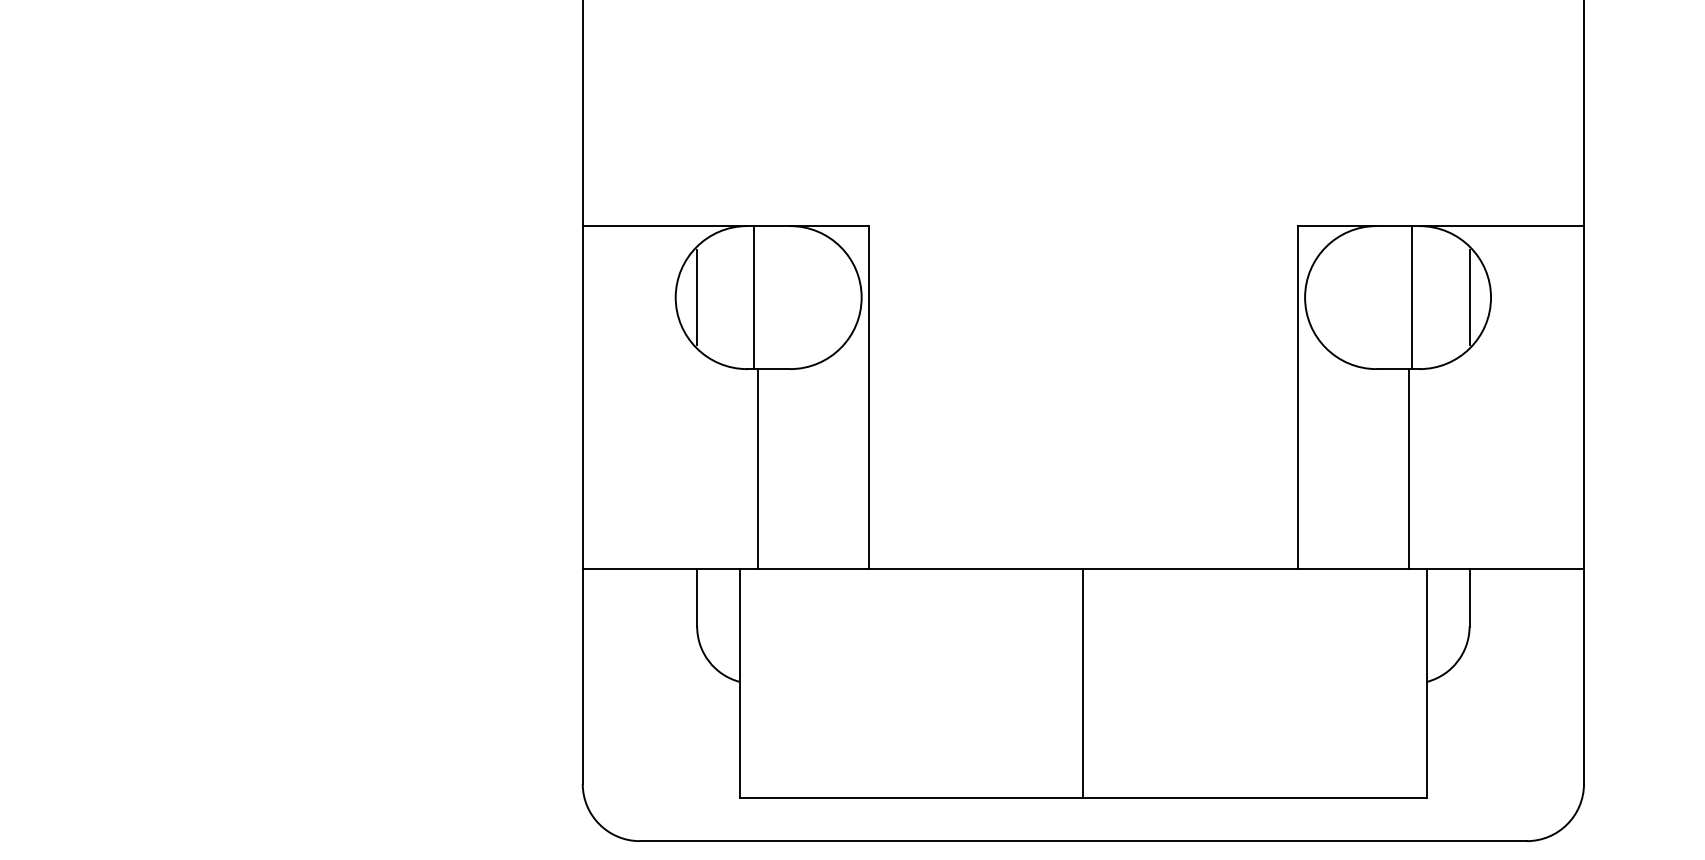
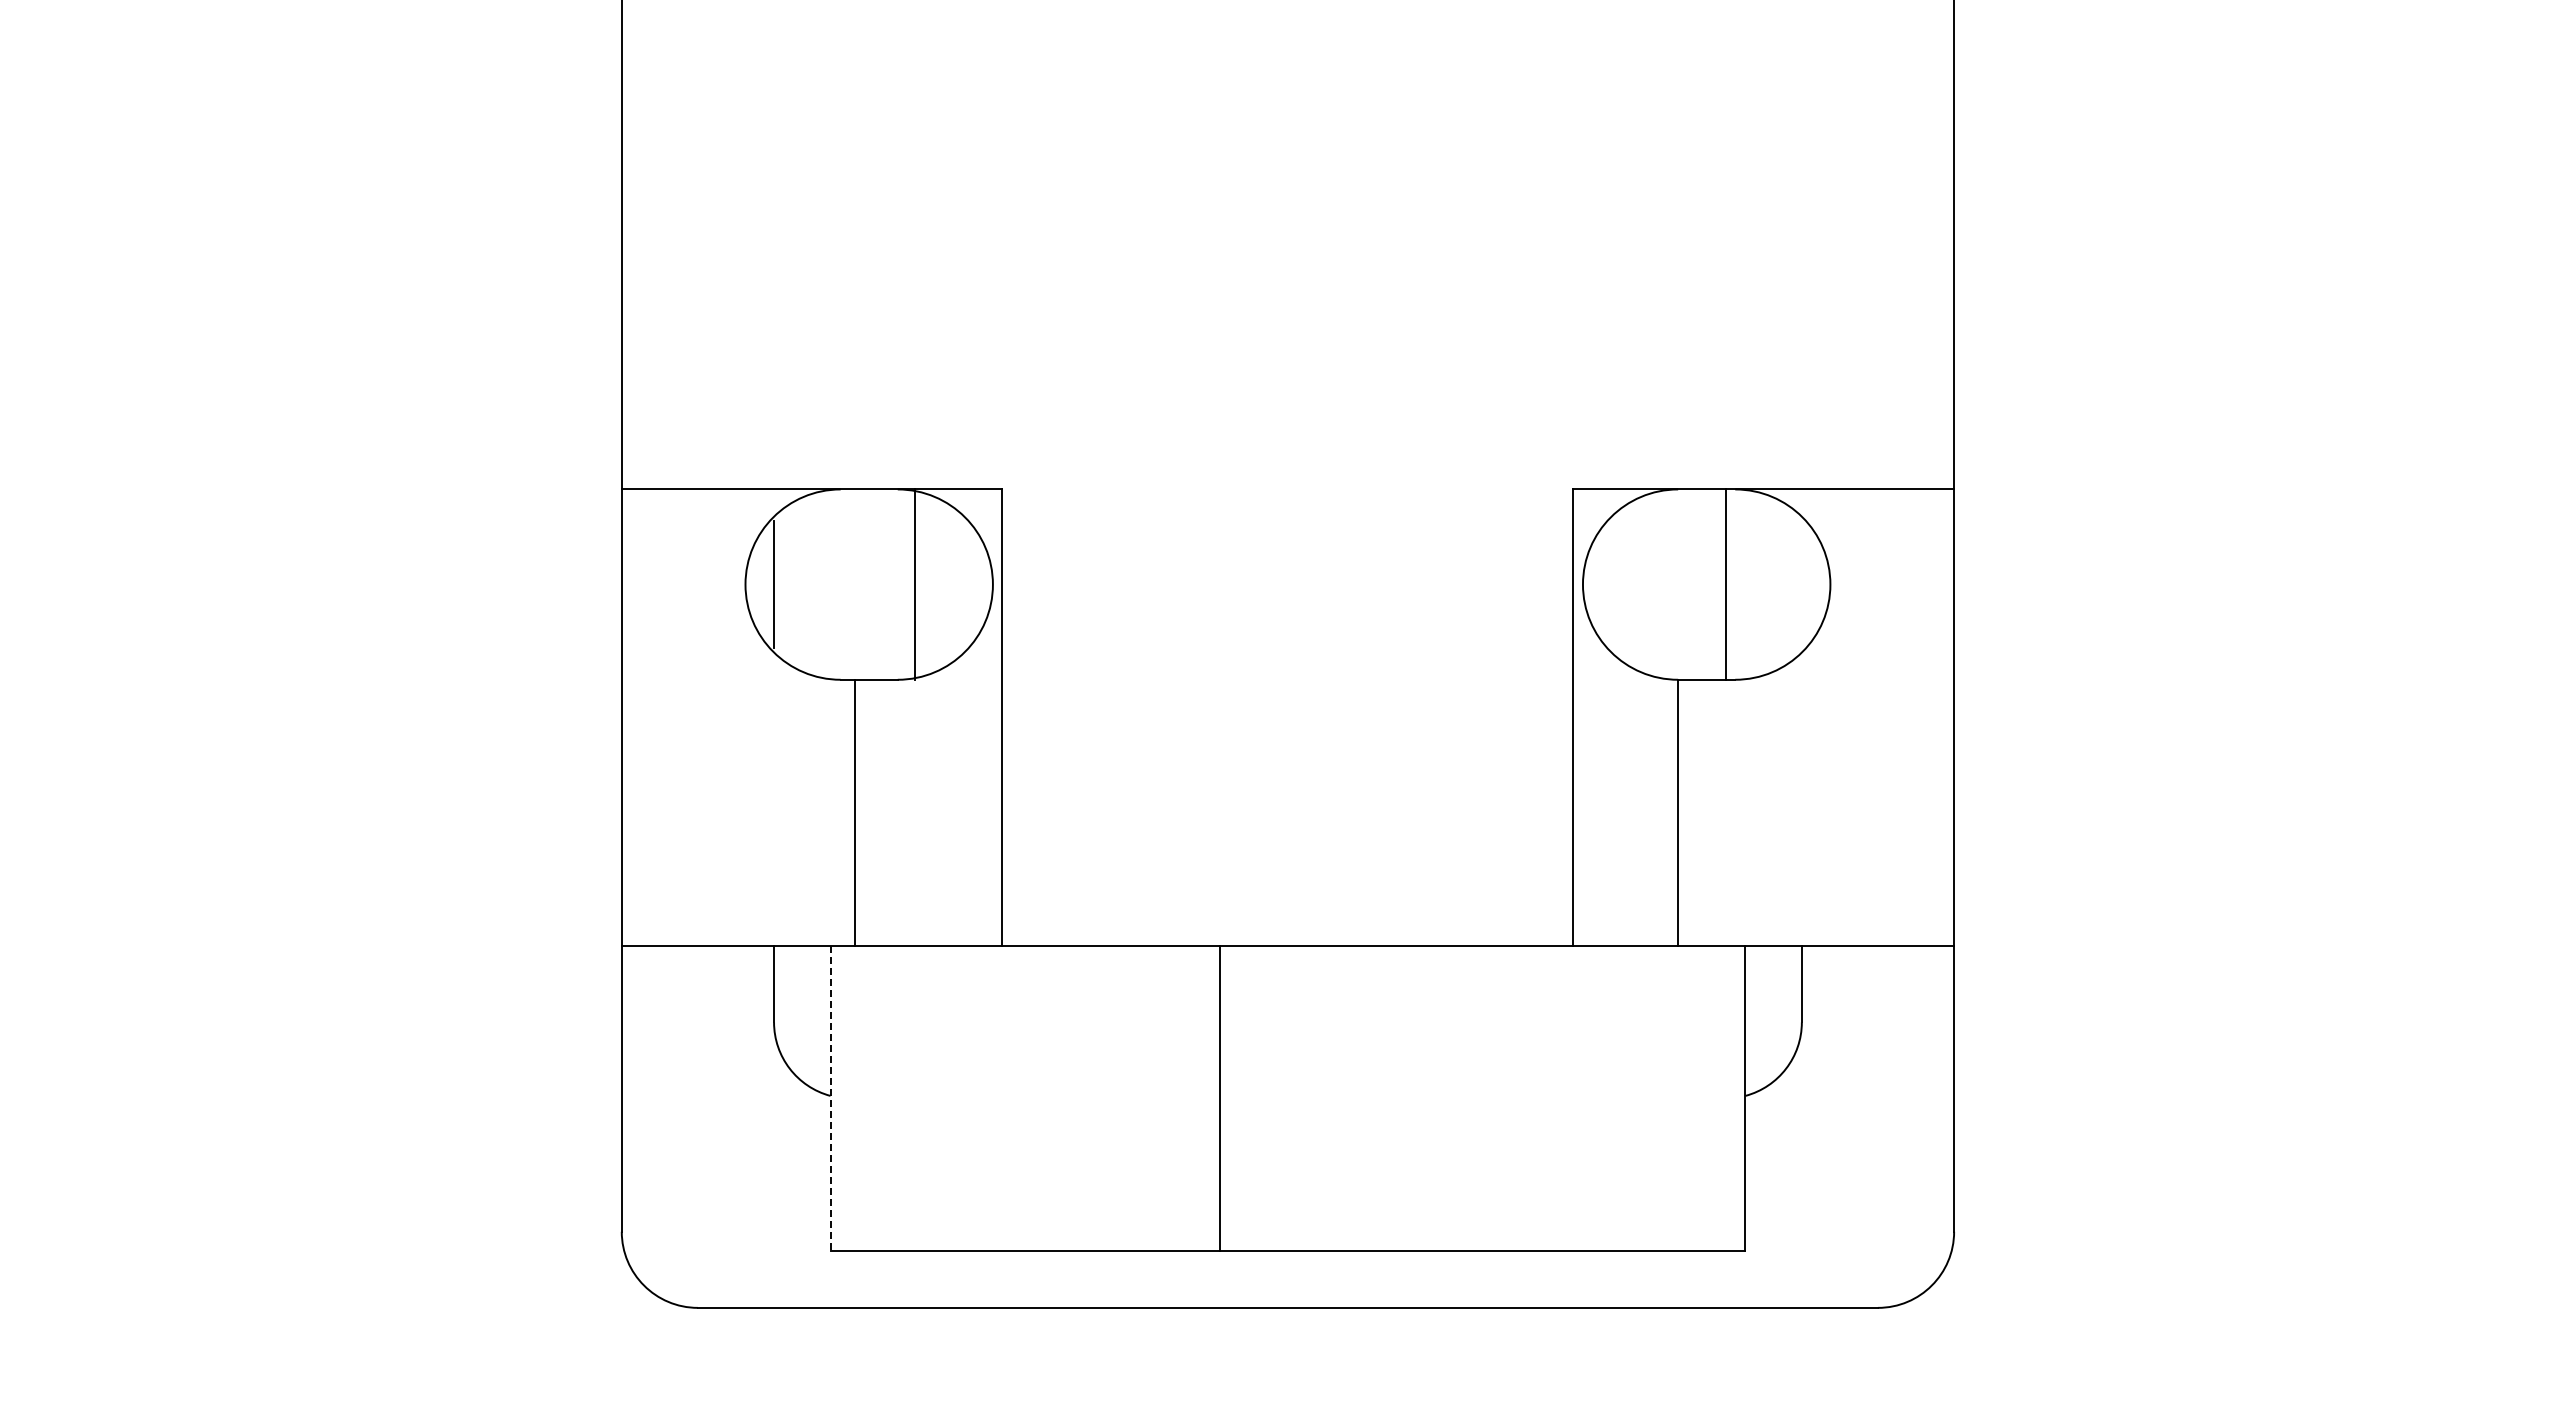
line: (754, 297) -> (915, 584), moved
line: (1469, 297) -> (1801, 584), removed
line: (1409, 468) -> (1678, 812), moved
line: (1083, 683) -> (1219, 1098), moved
line: (740, 684) -> (831, 1099), solid -> dashed

